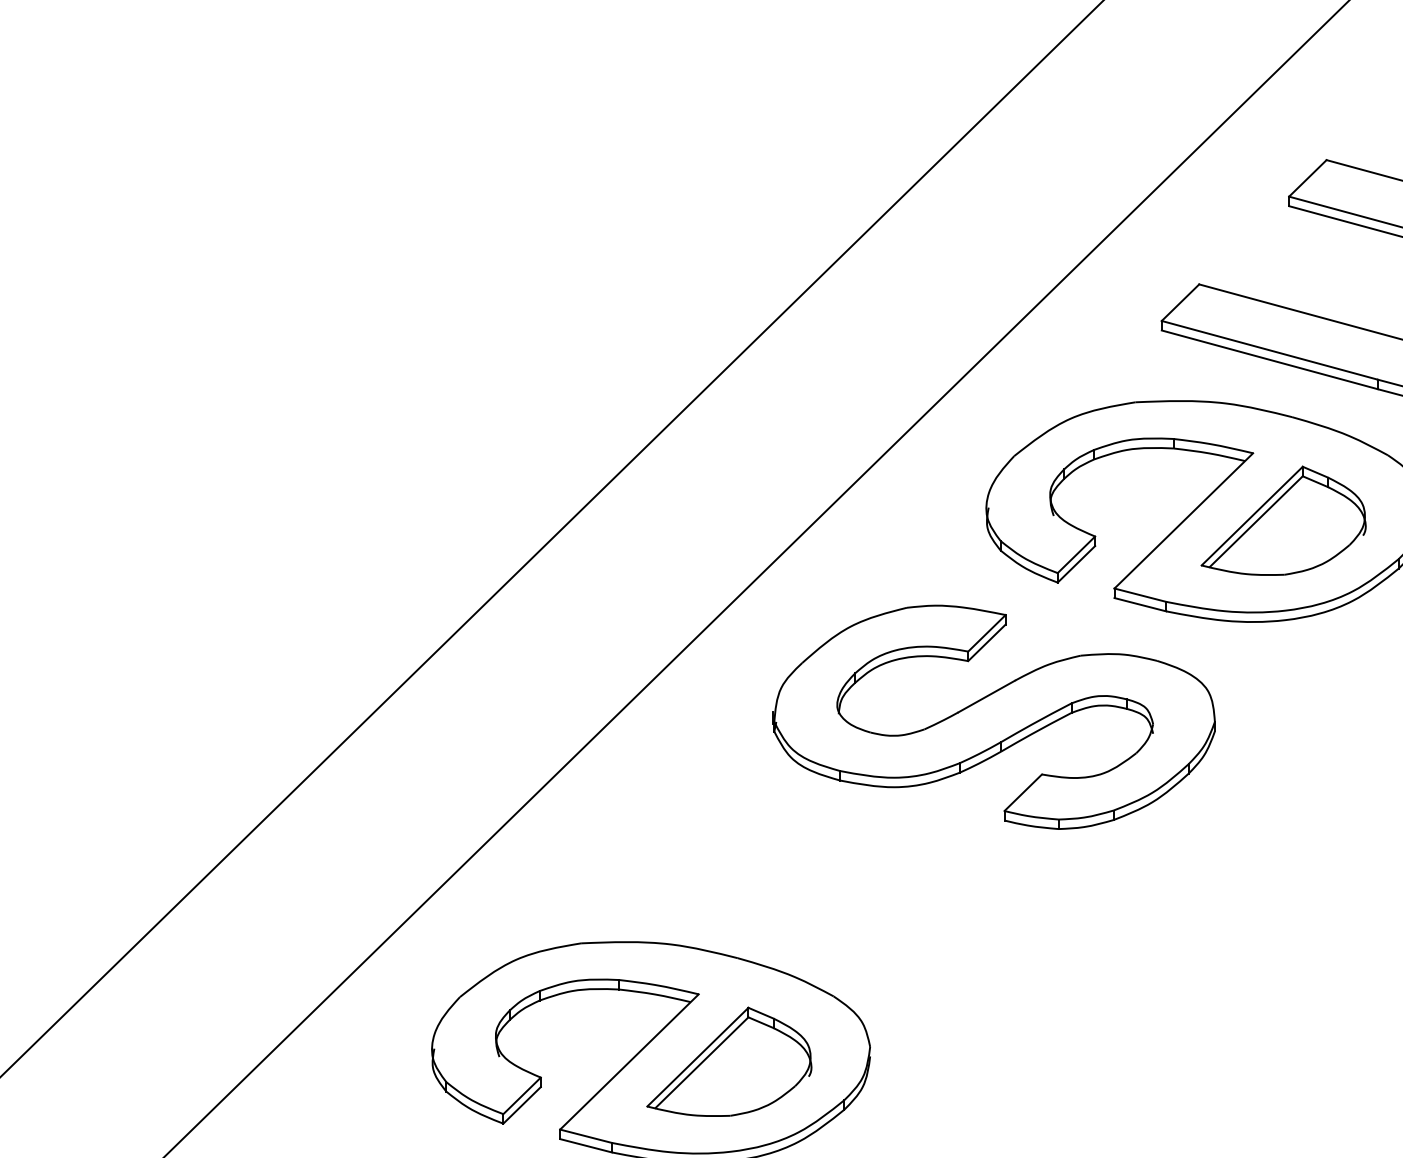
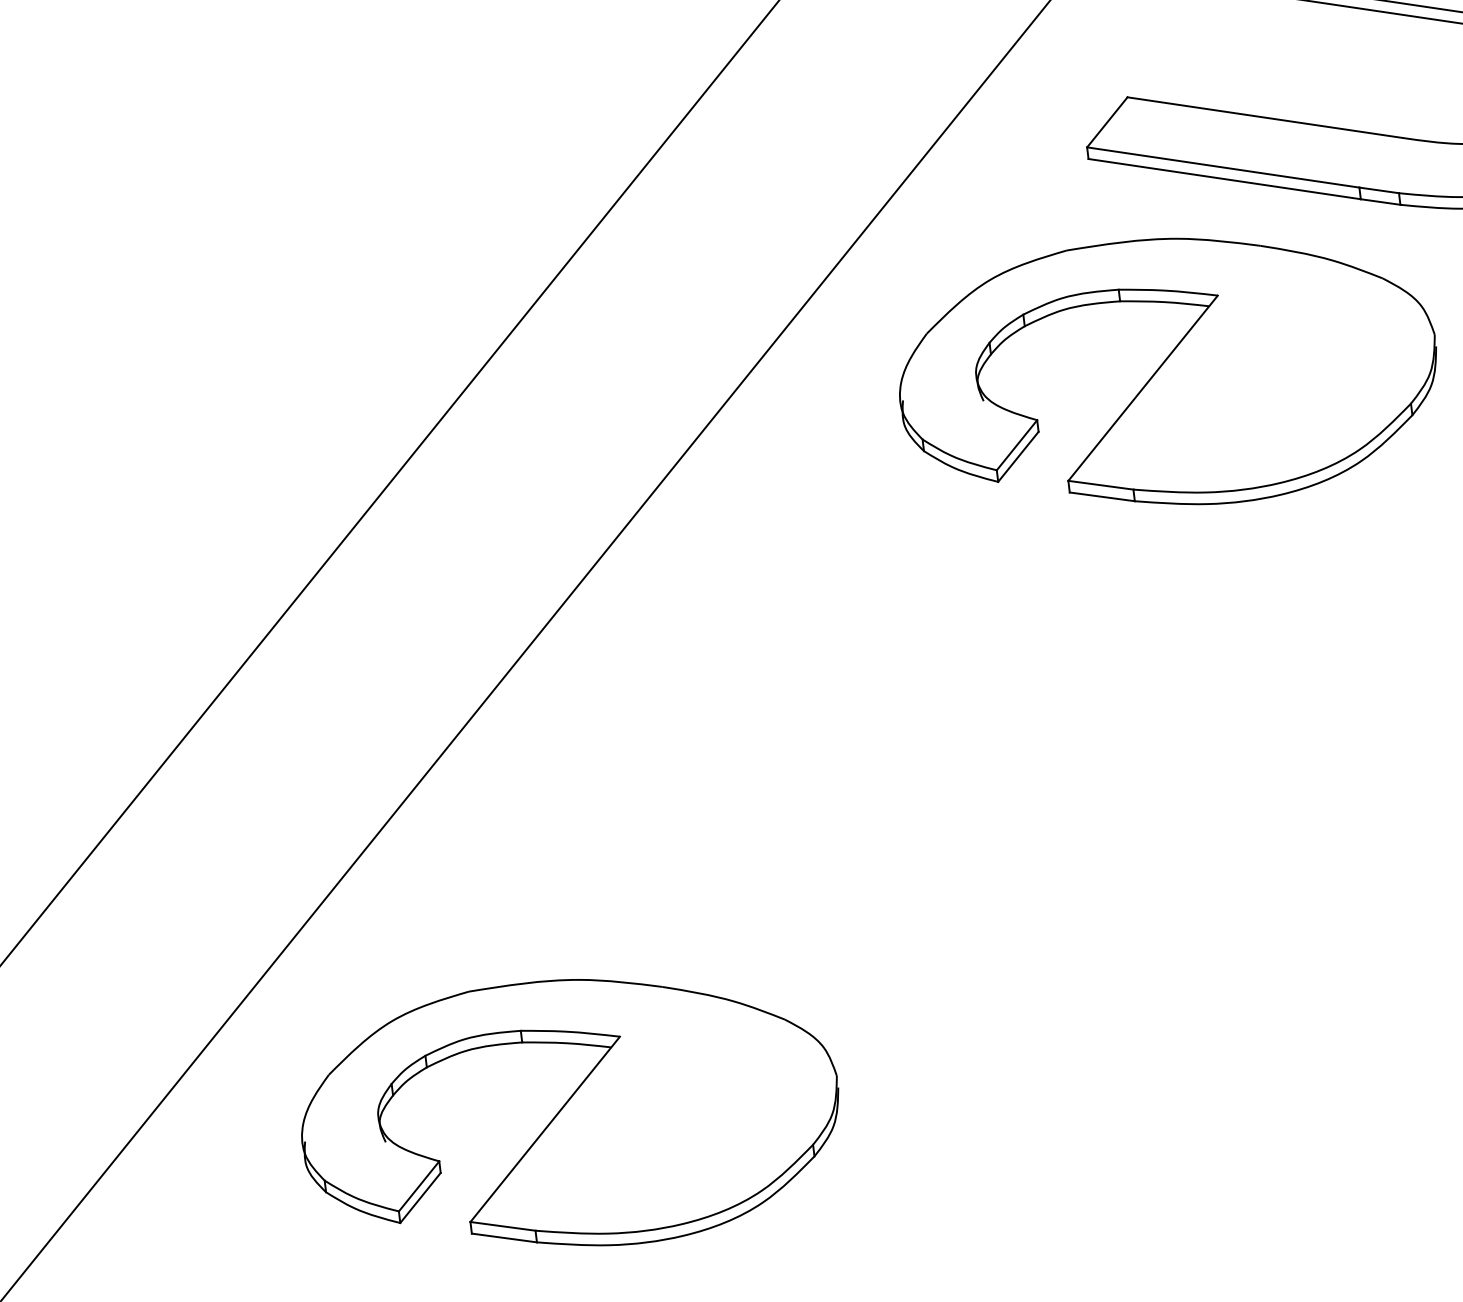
part: (1283, 520) -> (1264, 373), removed
part: (993, 716) -> (939, 654), removed
part: (729, 1061) -> (667, 1114), removed

